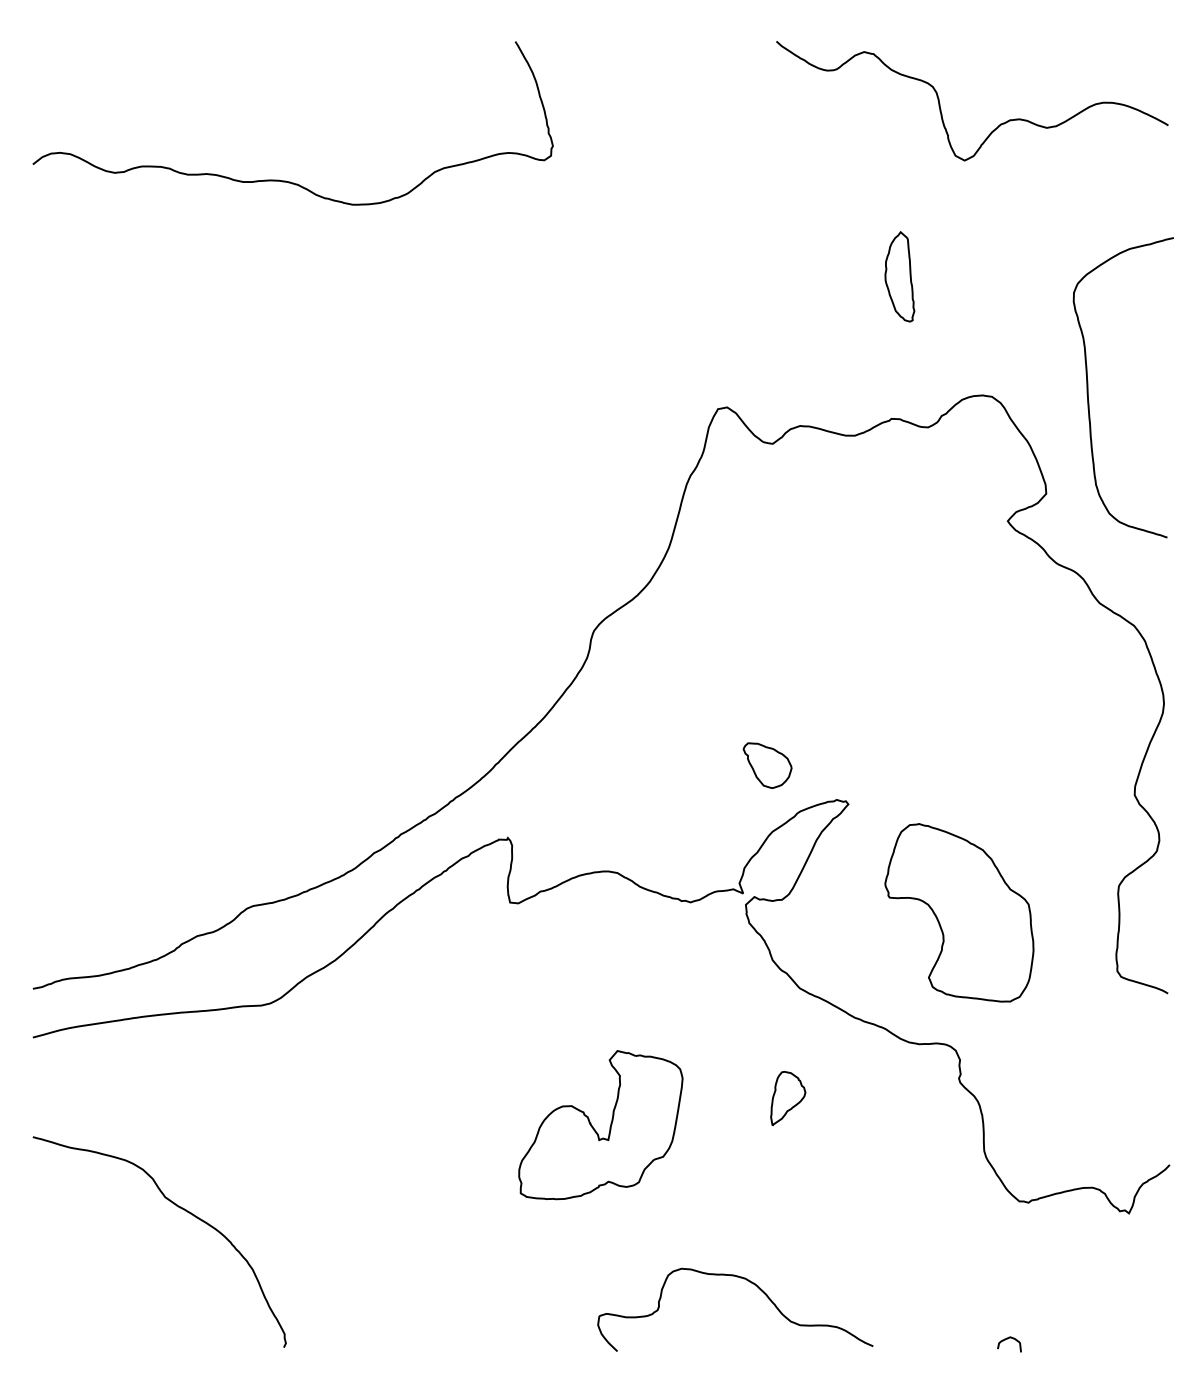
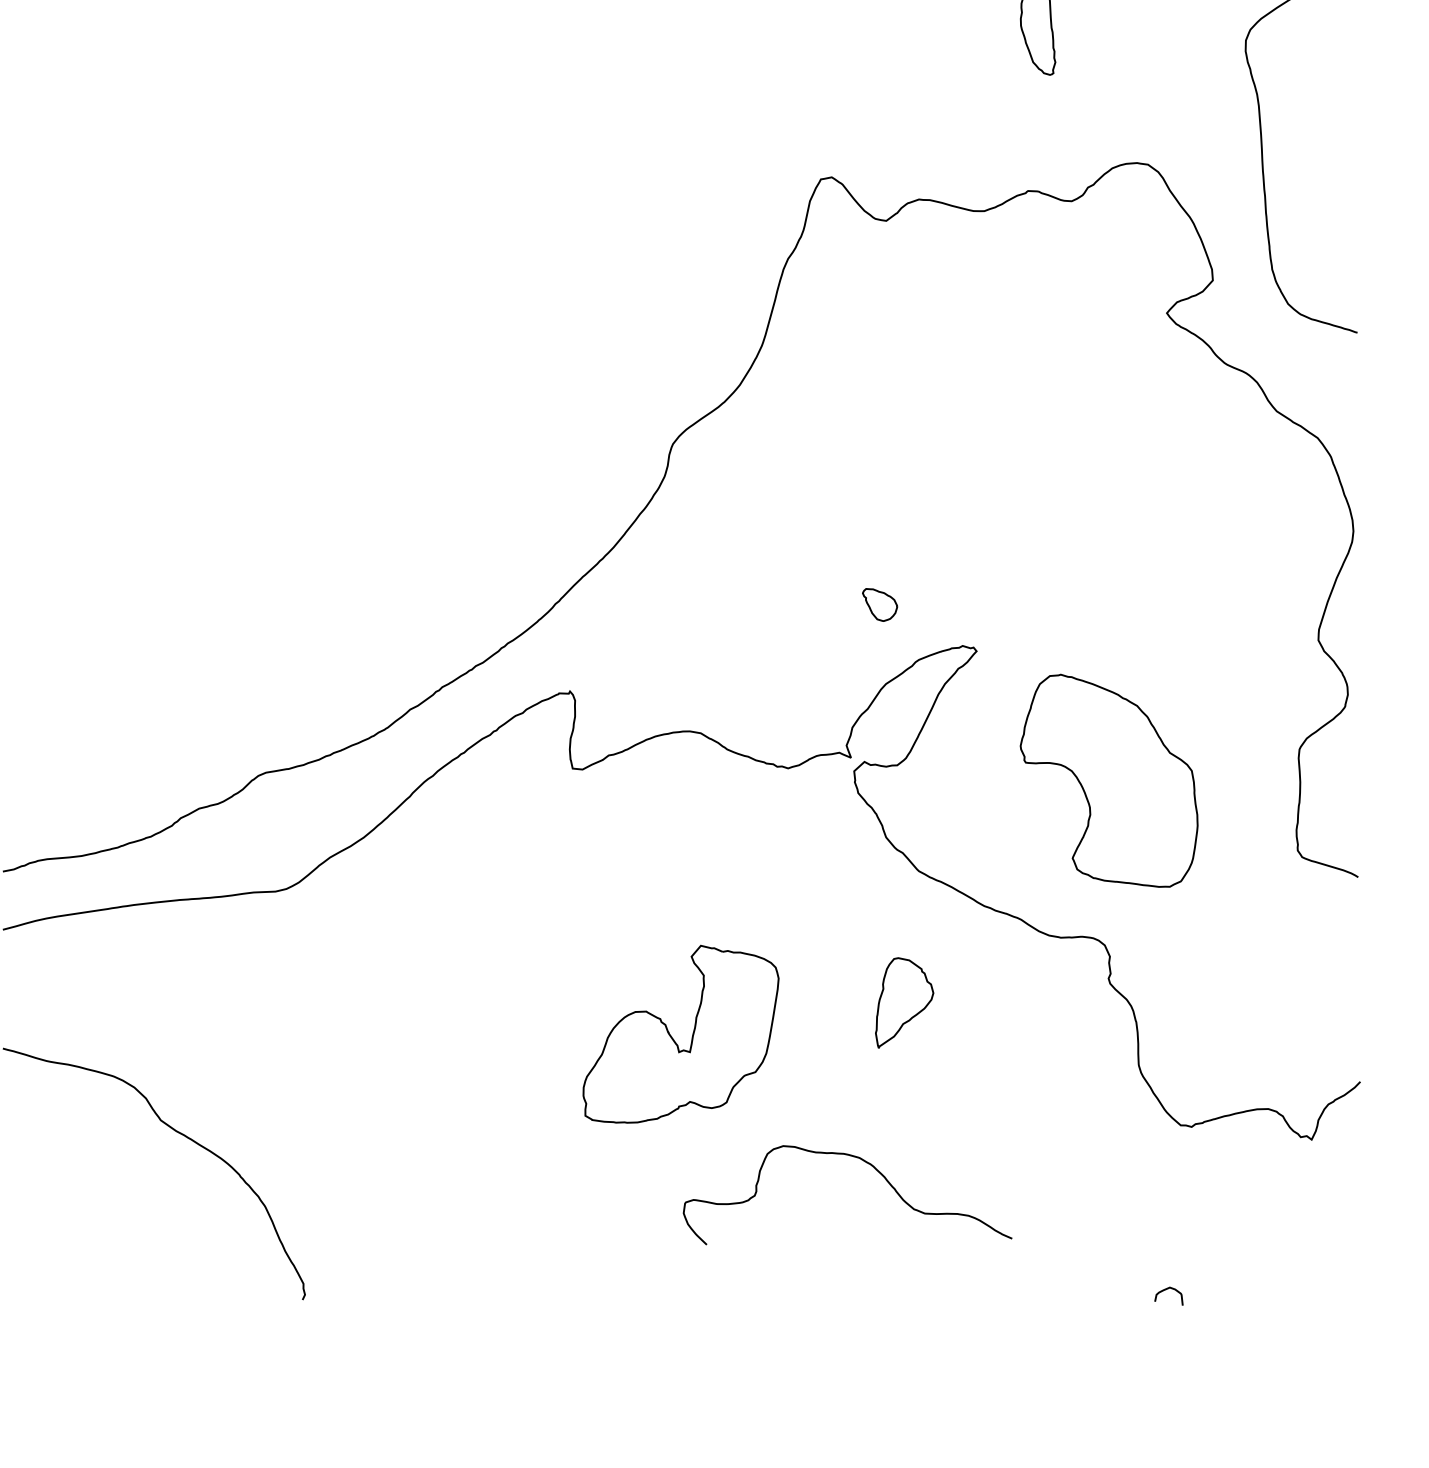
part: (767, 765) -> (880, 604), size x0.6
part: (788, 1097) -> (905, 1001), size x1.4
curve: (749, 1282) -> (864, 1162), moved

